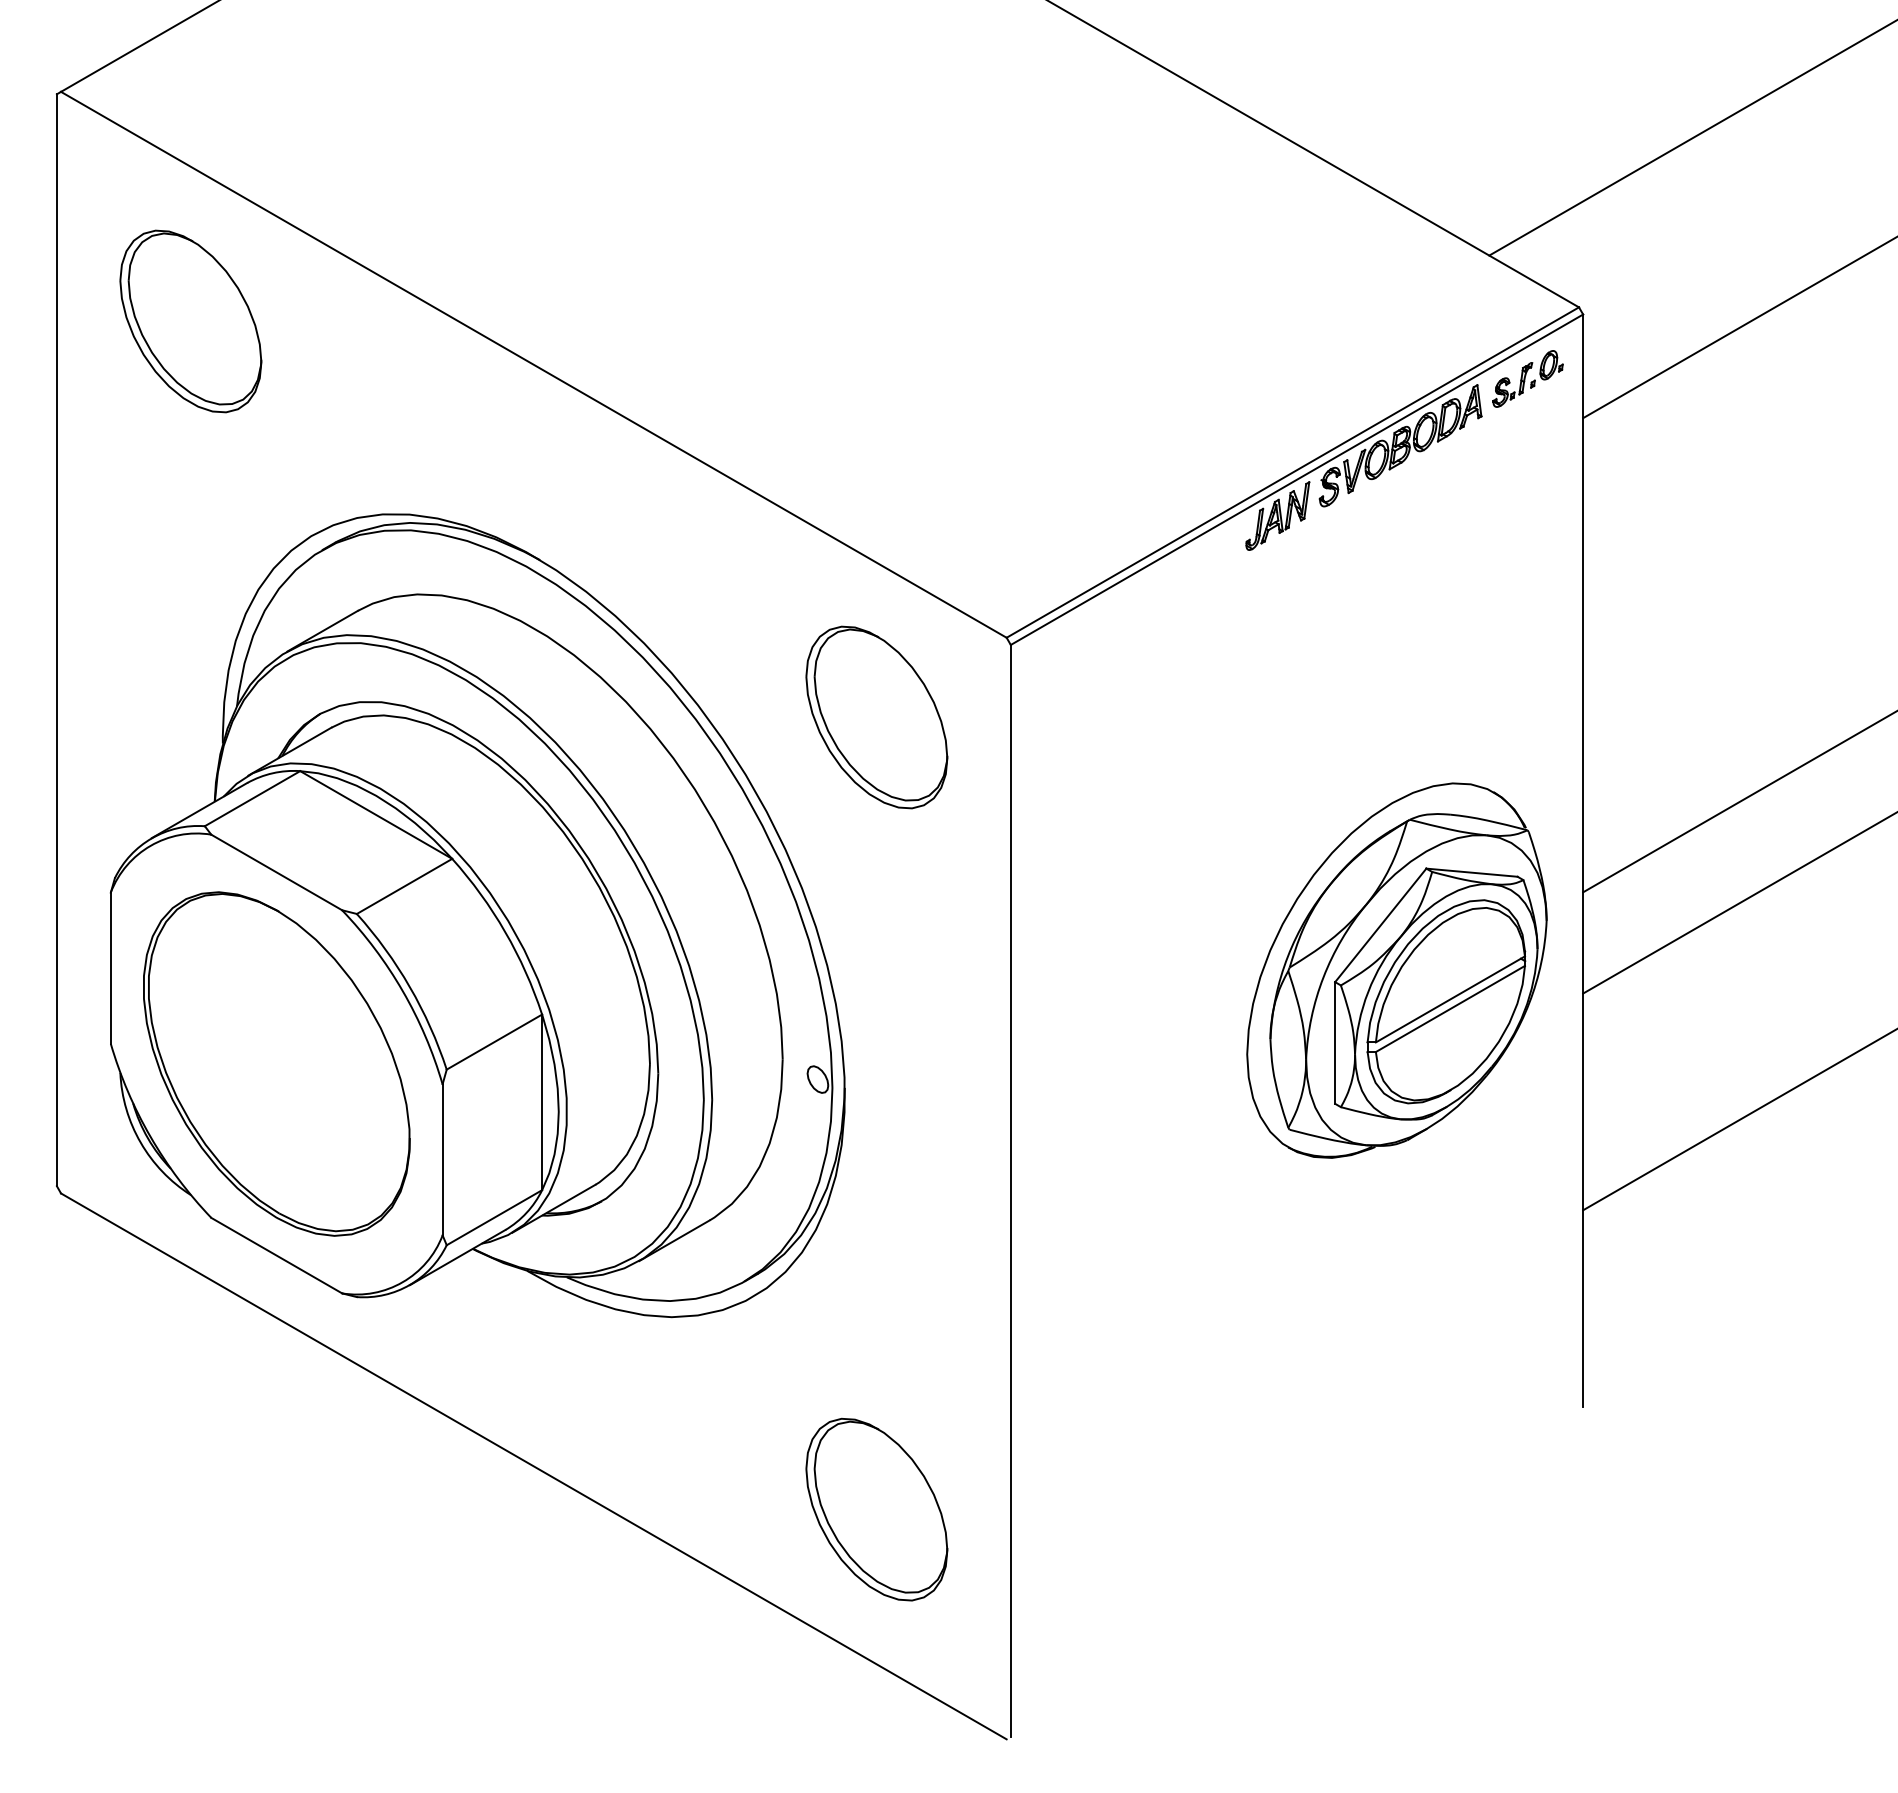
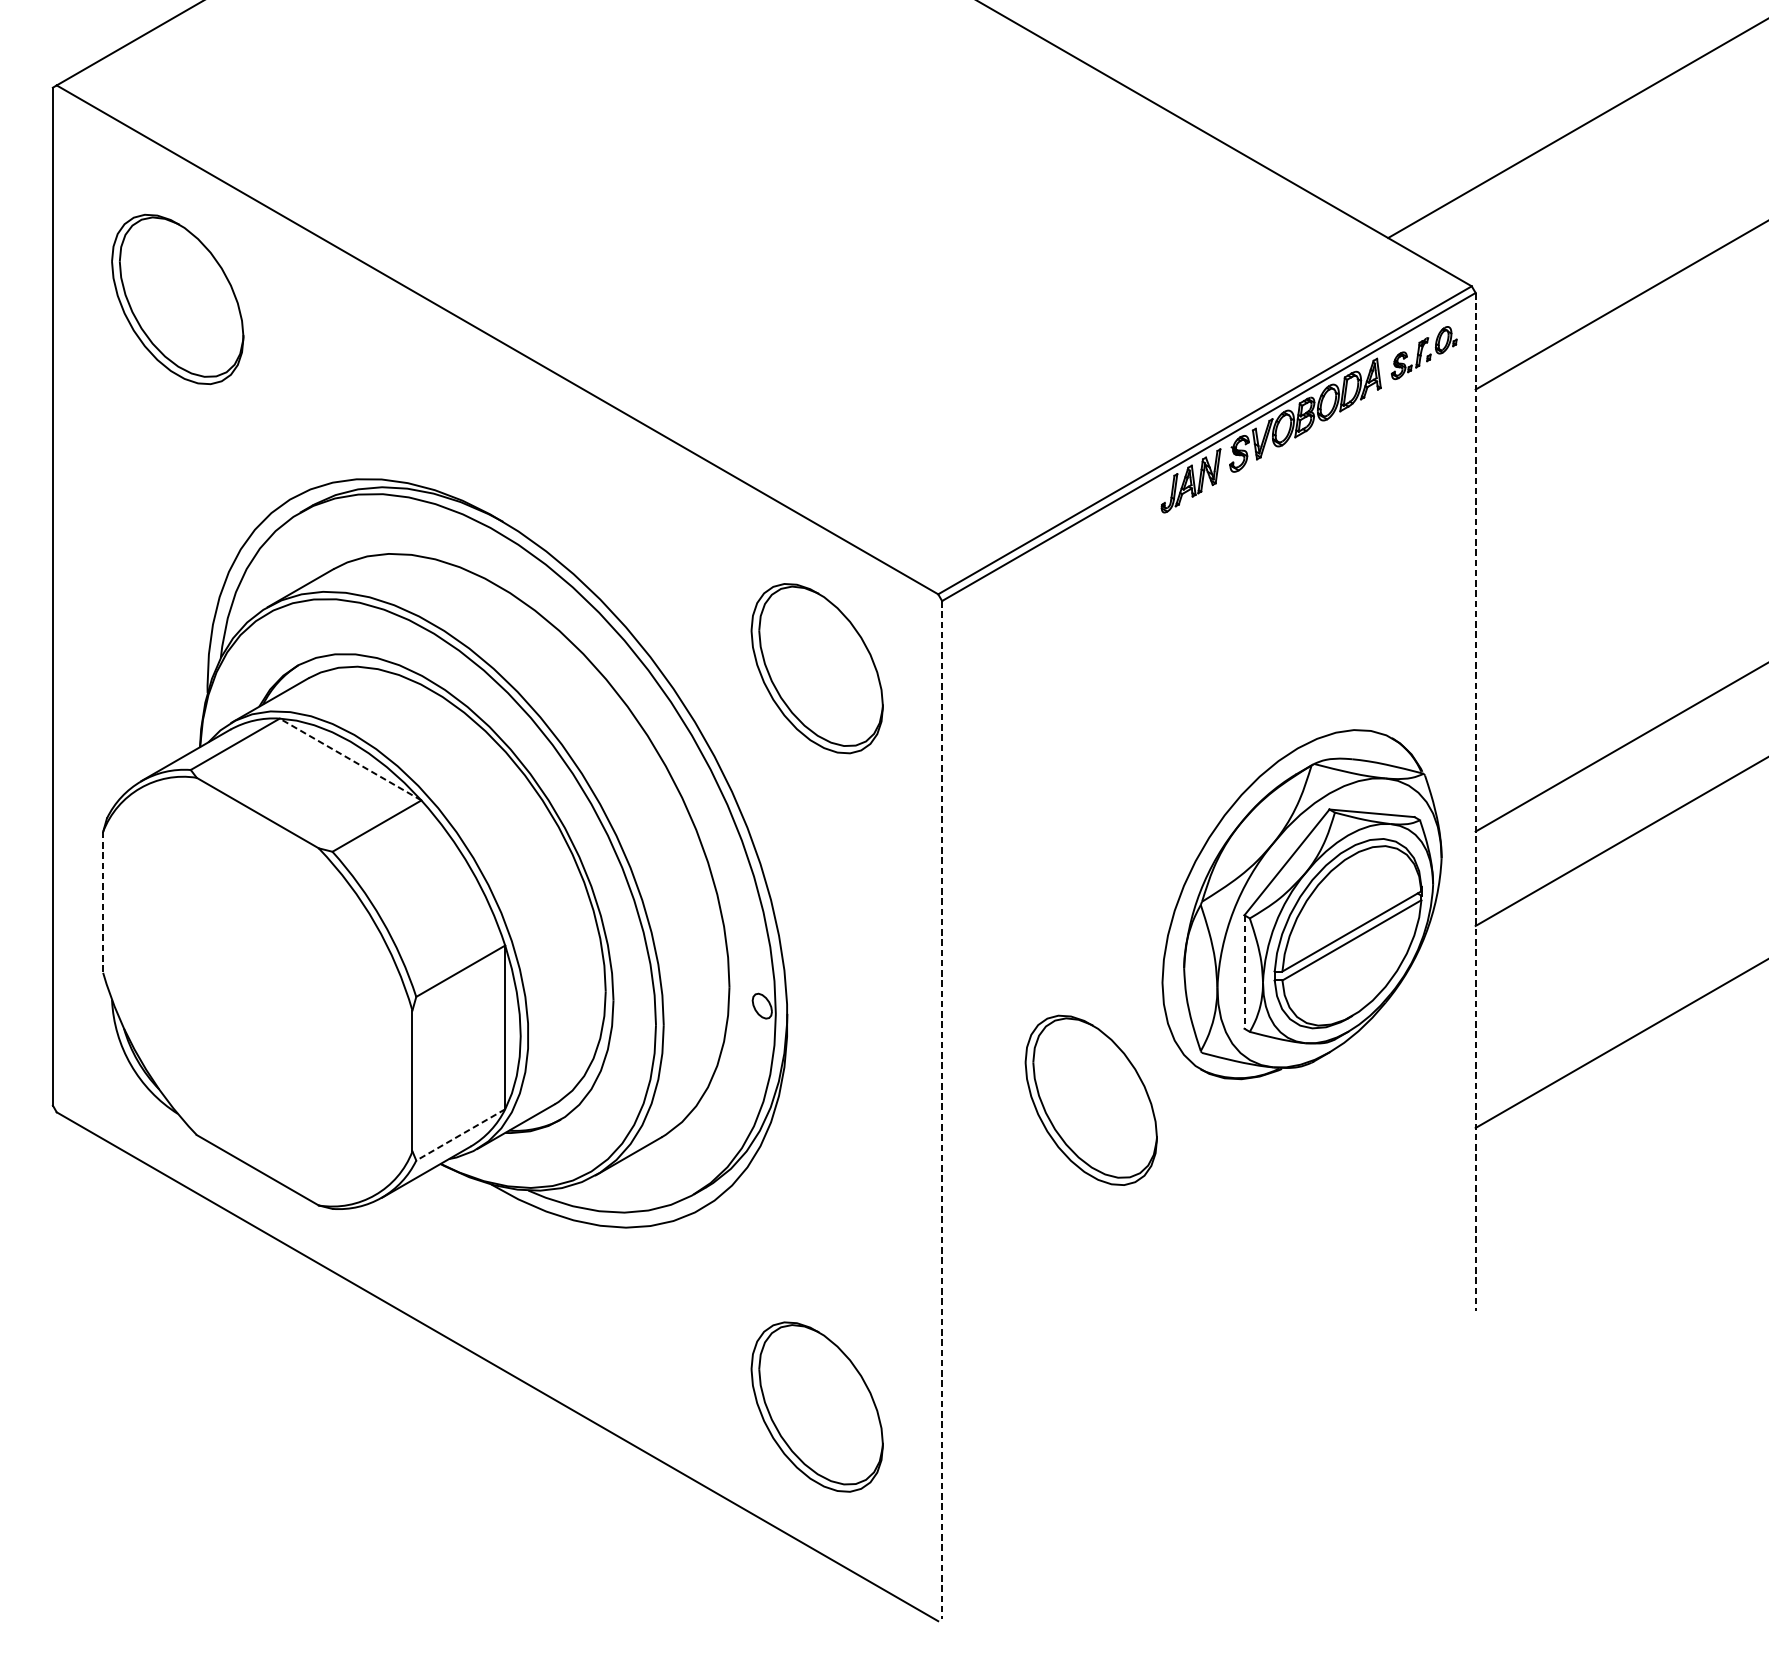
line: (376, 815) -> (350, 759), solid -> dashed
line: (1583, 861) -> (1475, 802), solid -> dashed
line: (110, 968) -> (102, 902), solid -> dashed
line: (1335, 1042) -> (1244, 971), solid -> dashed
part: (276, 1063) -> (257, 991), removed
part: (1170, 1180) -> (1090, 1100), added
line: (1010, 1190) -> (941, 1109), solid -> dashed
line: (494, 1217) -> (460, 1134), solid -> dashed

